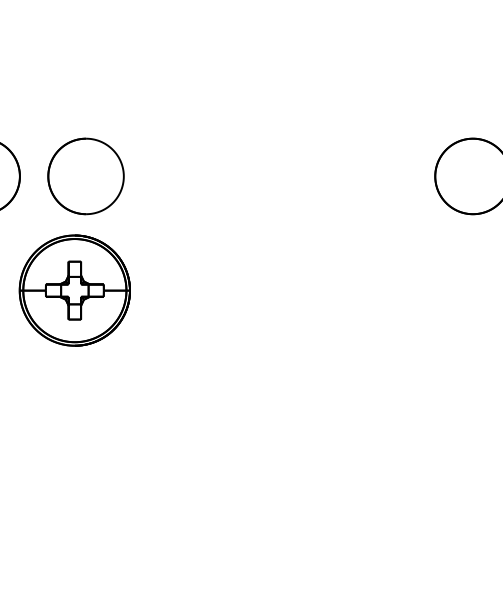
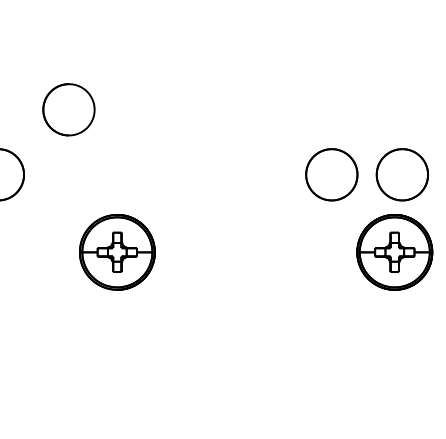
part: (85, 175) -> (68, 109), moved
part: (75, 290) -> (117, 252), moved

